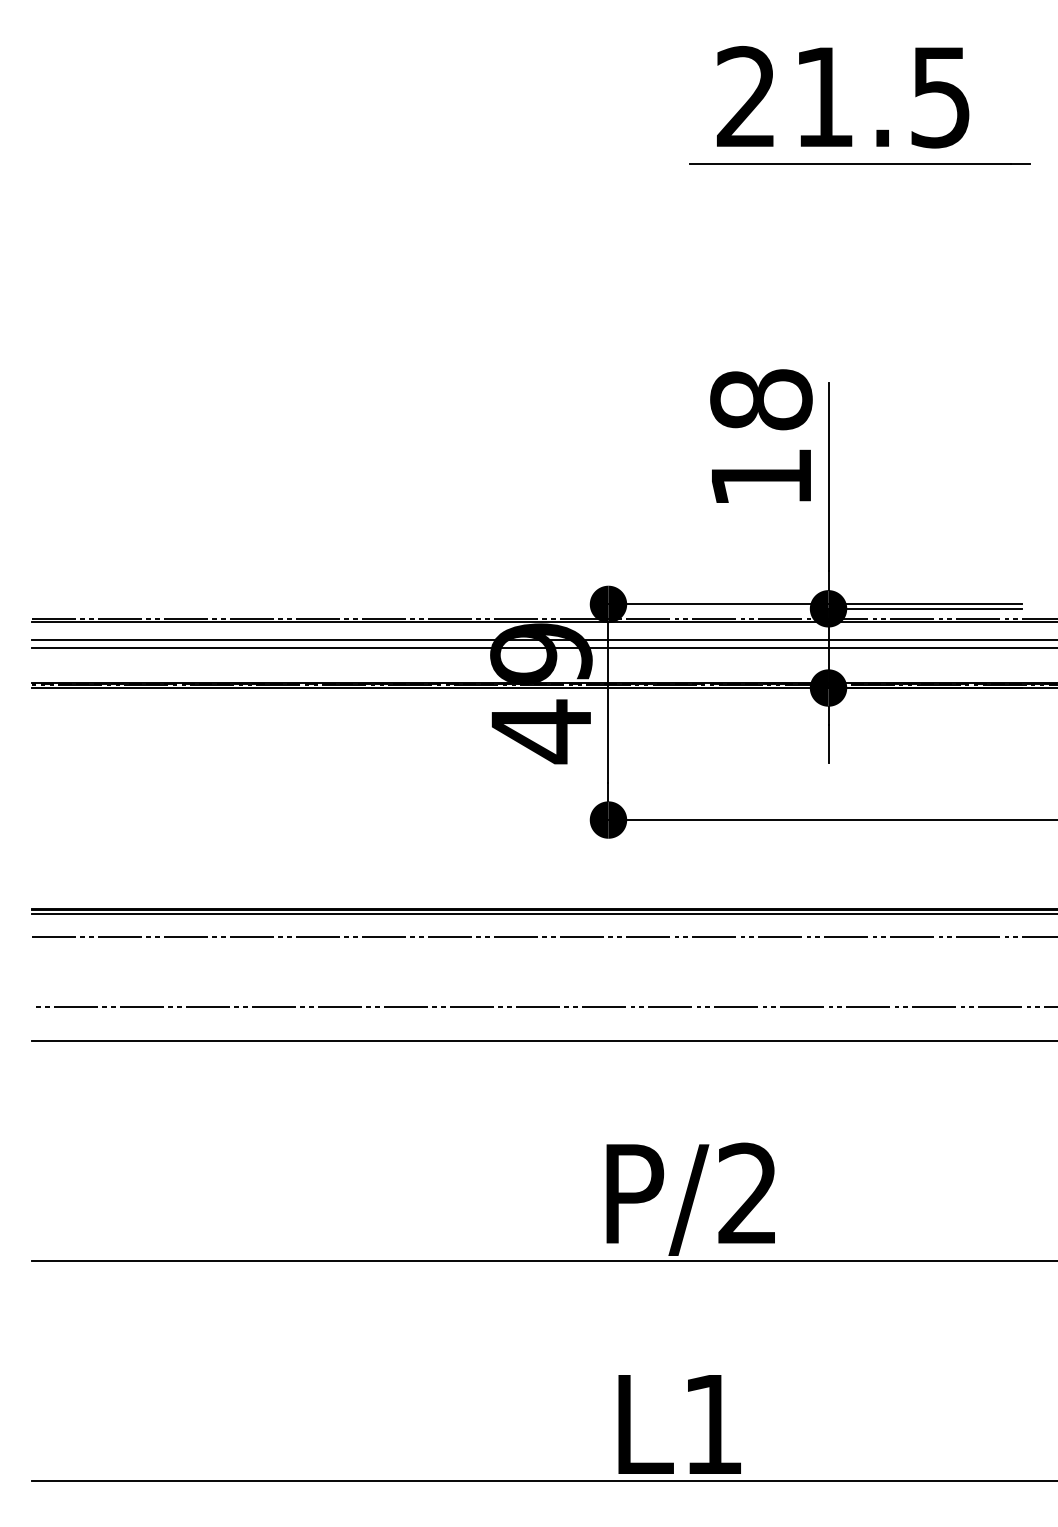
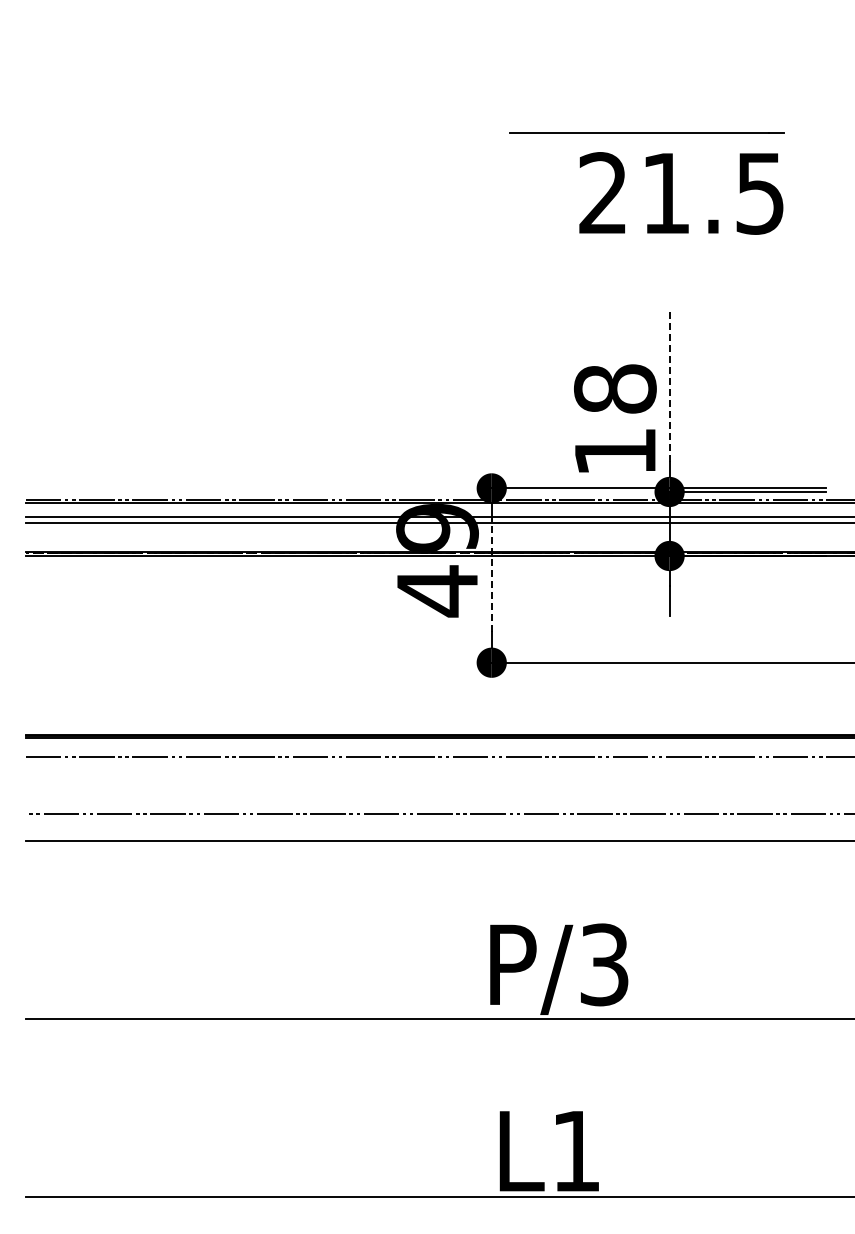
text: (843, 97) -> (681, 193), moved
line: (859, 164) -> (646, 132), moved
text: (761, 436) -> (615, 418), moved
line: (828, 475) -> (669, 384), solid -> dashed
line: (608, 712) -> (491, 575), solid -> dashed
text: (747, 1193) -> (604, 964), P/2 -> P/3

